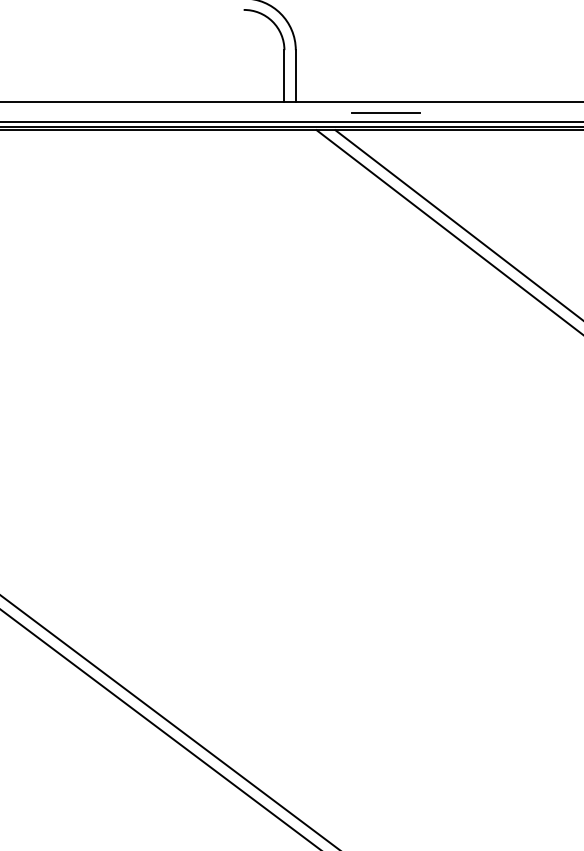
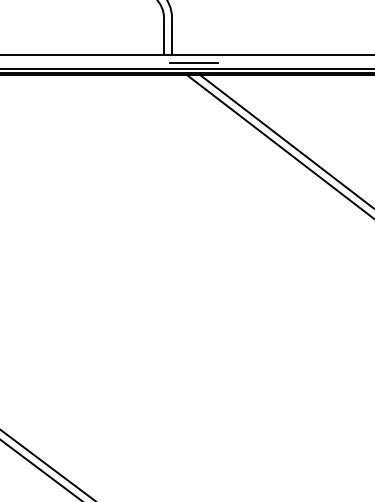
line: (385, 112) -> (193, 62), moved

